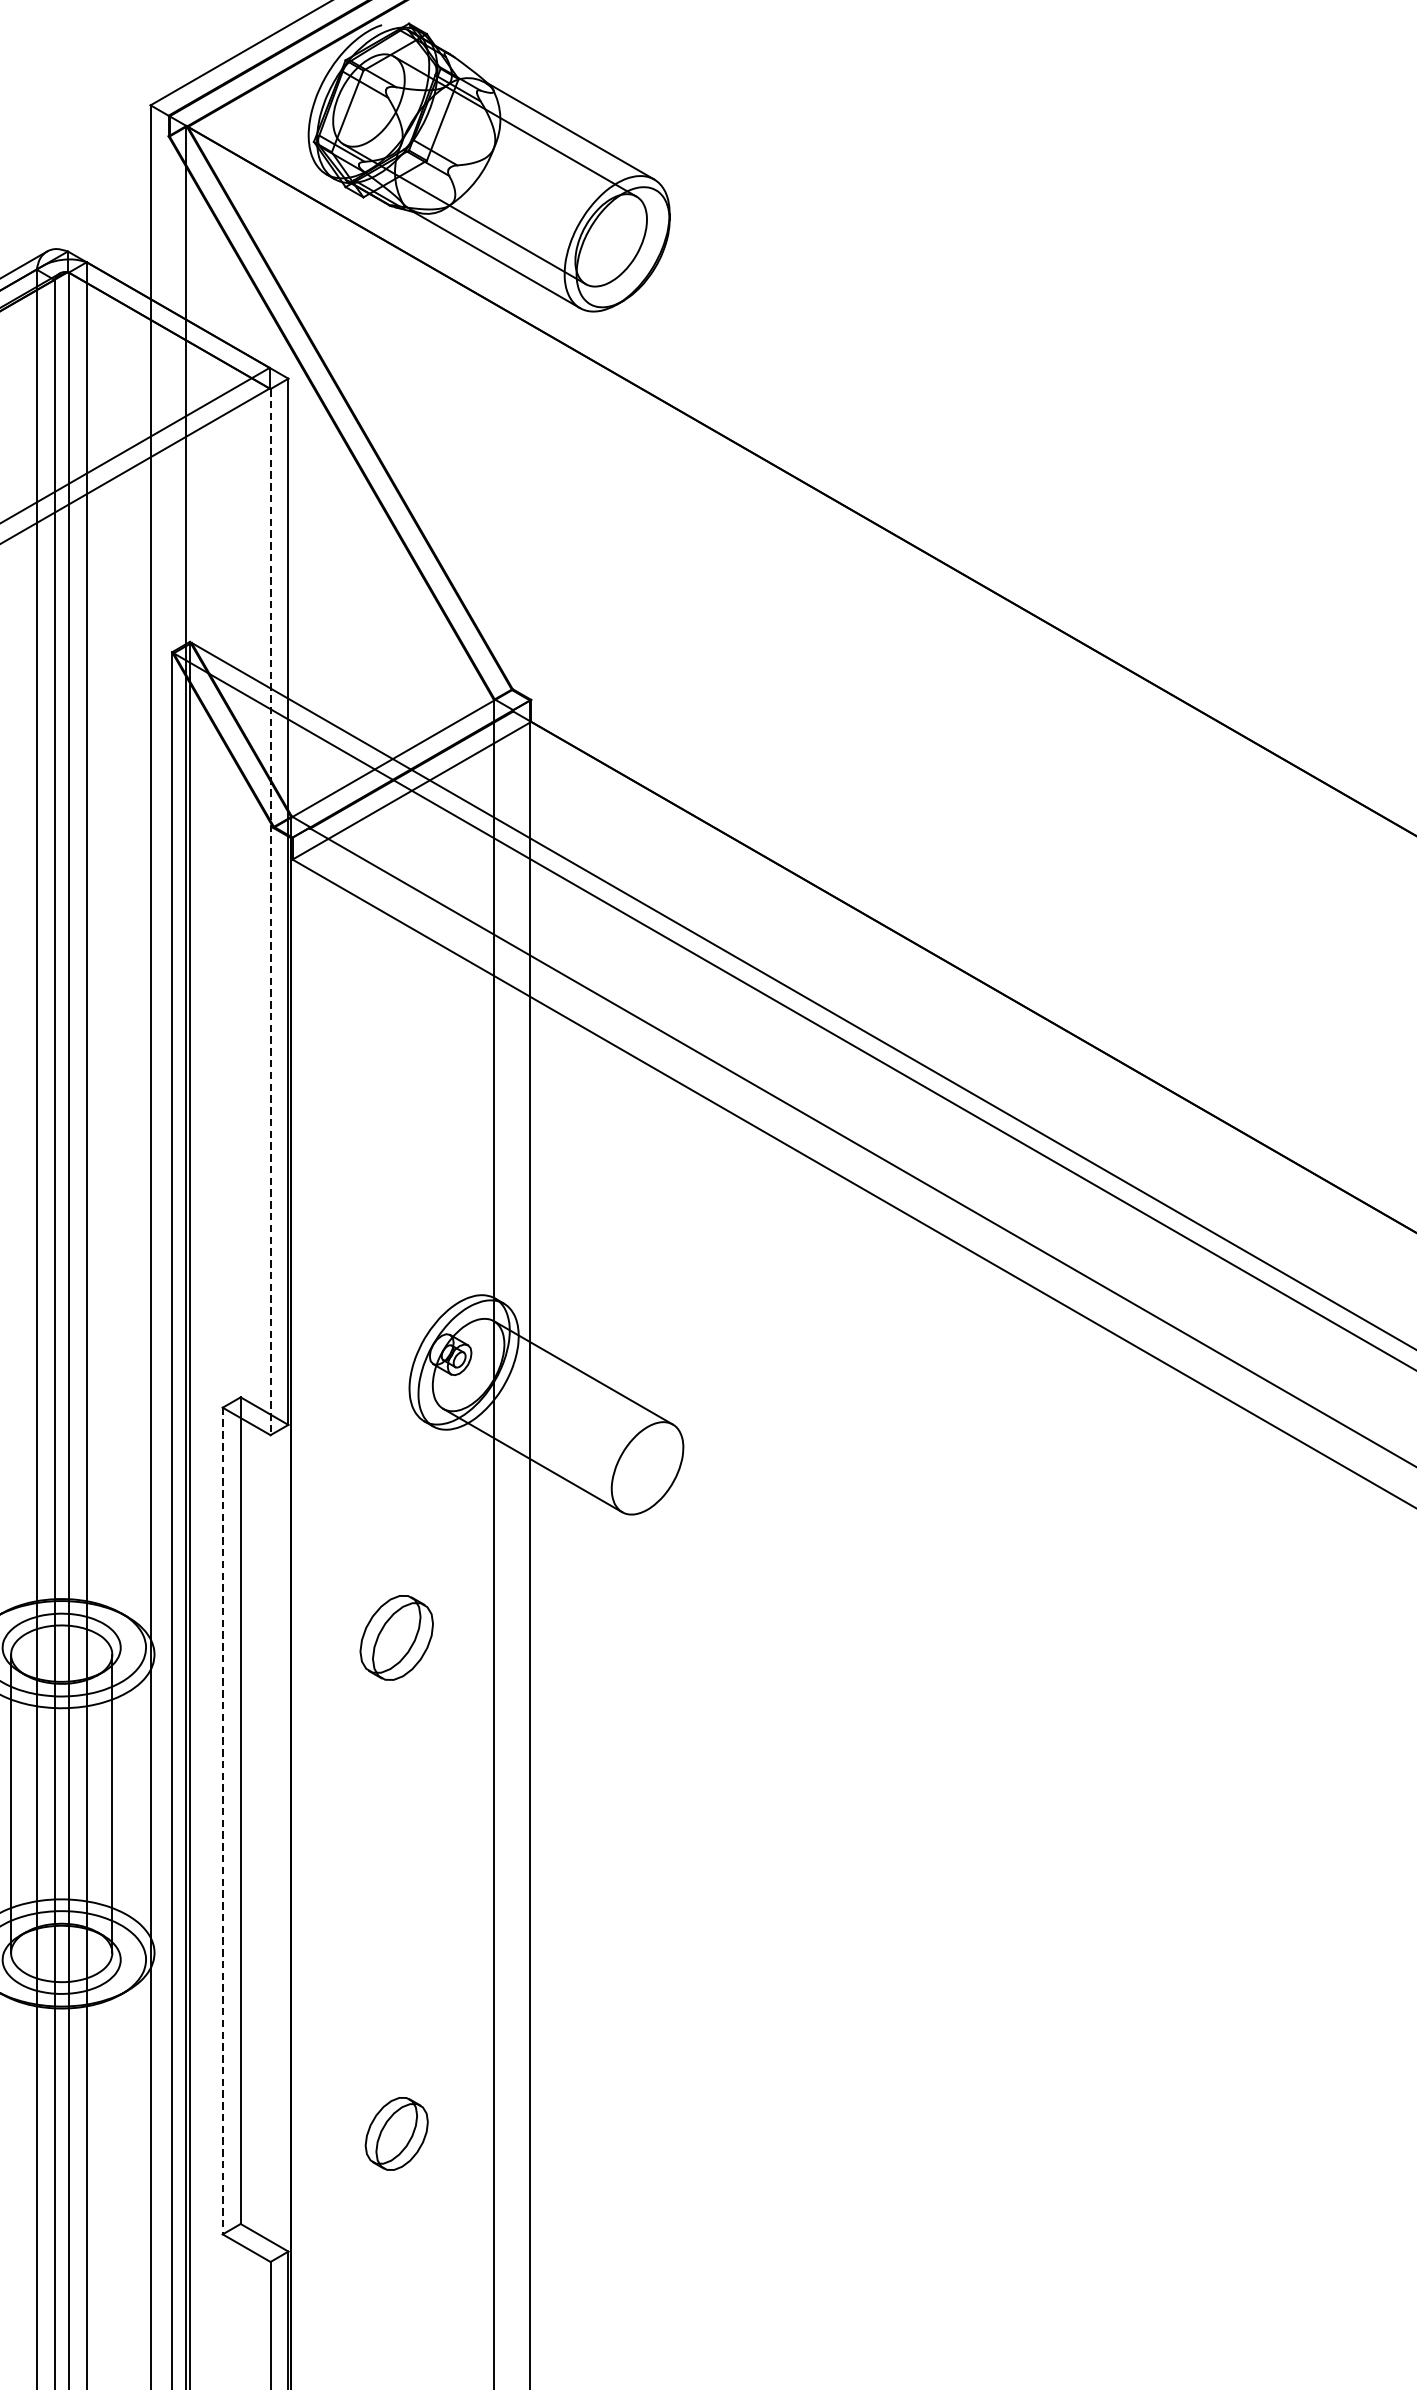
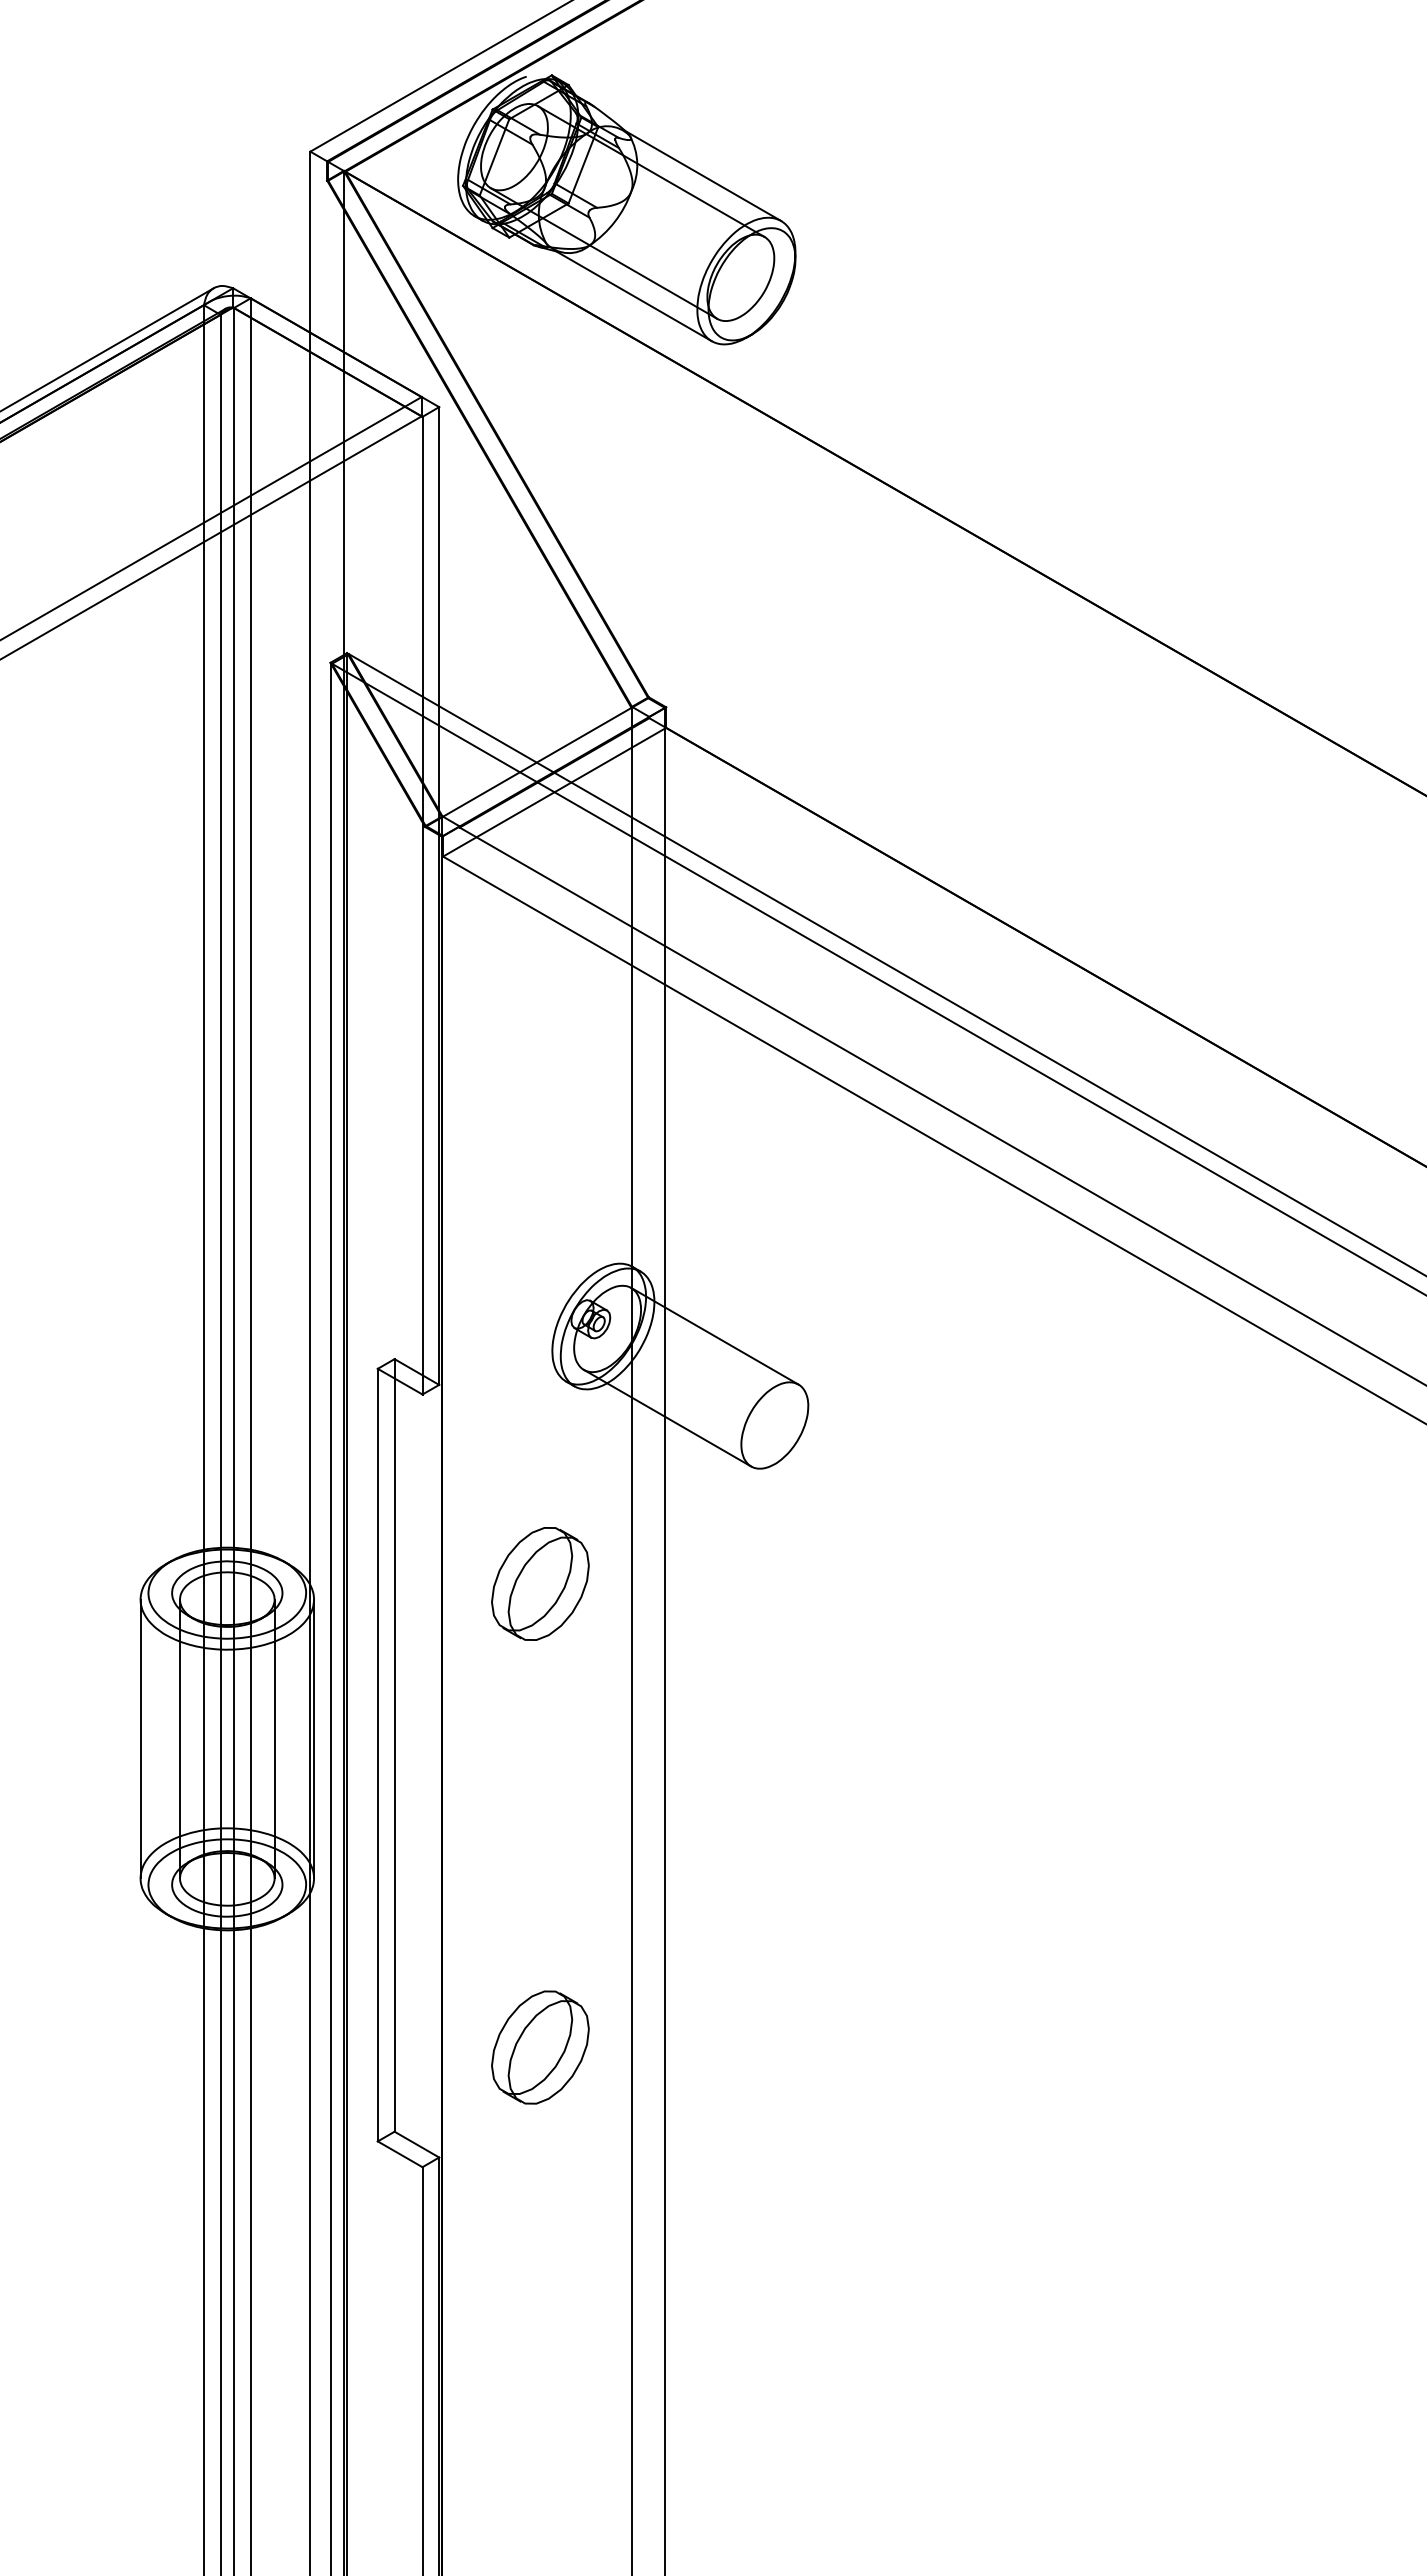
line: (270, 911) -> (422, 905), dashed -> solid
part: (396, 1637) -> (540, 1583), size x1.43
line: (154, 1803) -> (314, 1738), added
line: (222, 1821) -> (377, 1755), dashed -> solid
part: (396, 2133) -> (540, 2047), size x1.67

